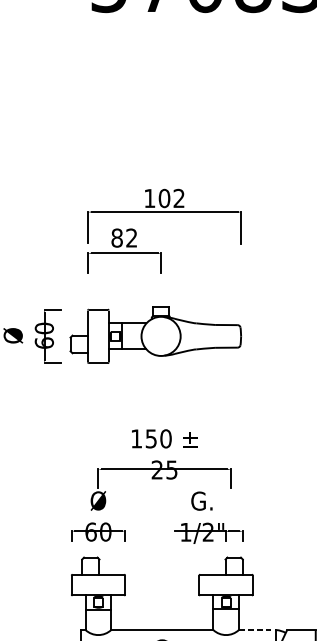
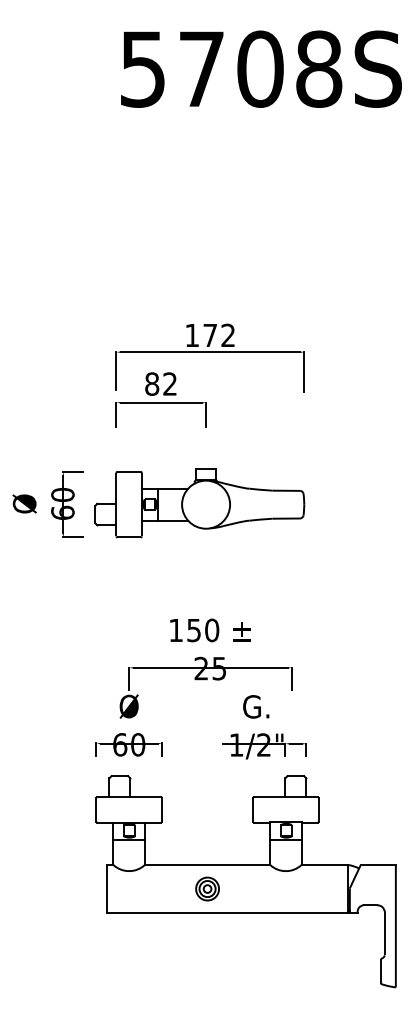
text: (164, 198) -> (210, 335), 102 -> 172
line: (258, 630) -> (325, 865), dashed -> solid

